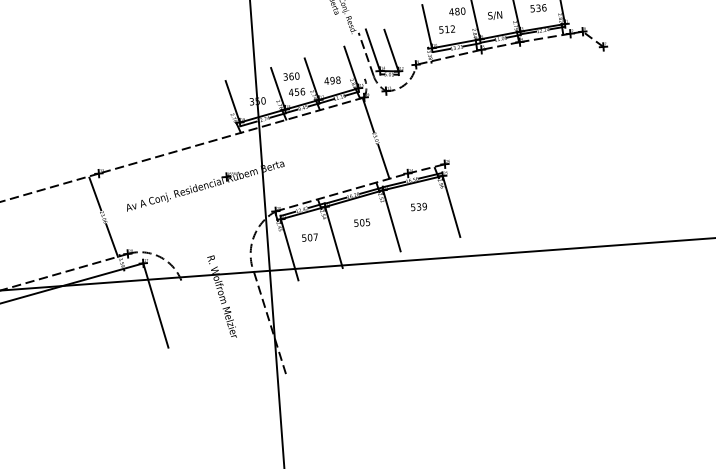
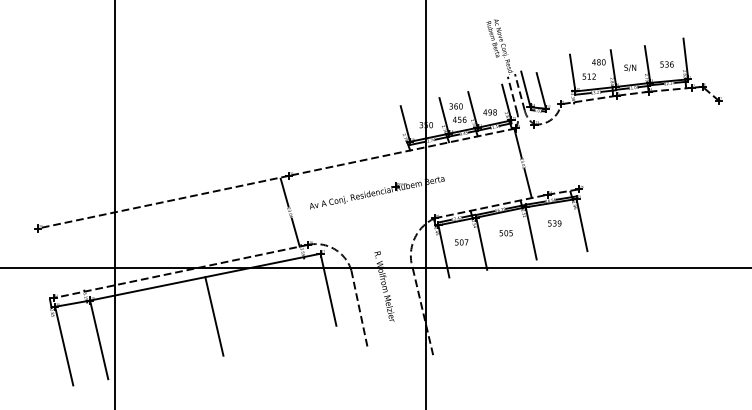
line: (357, 57) -> (512, 94), added
line: (194, 326) -> (359, 309), added
line: (22, 347) -> (214, 316), added

